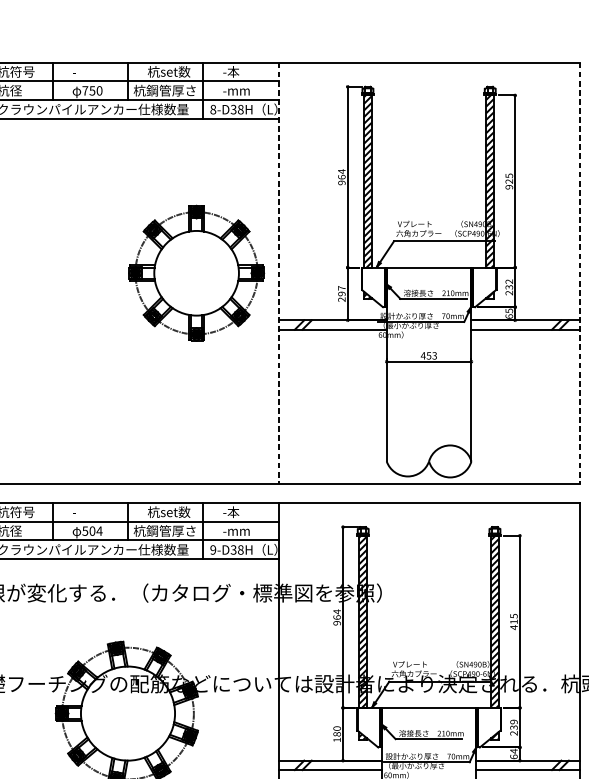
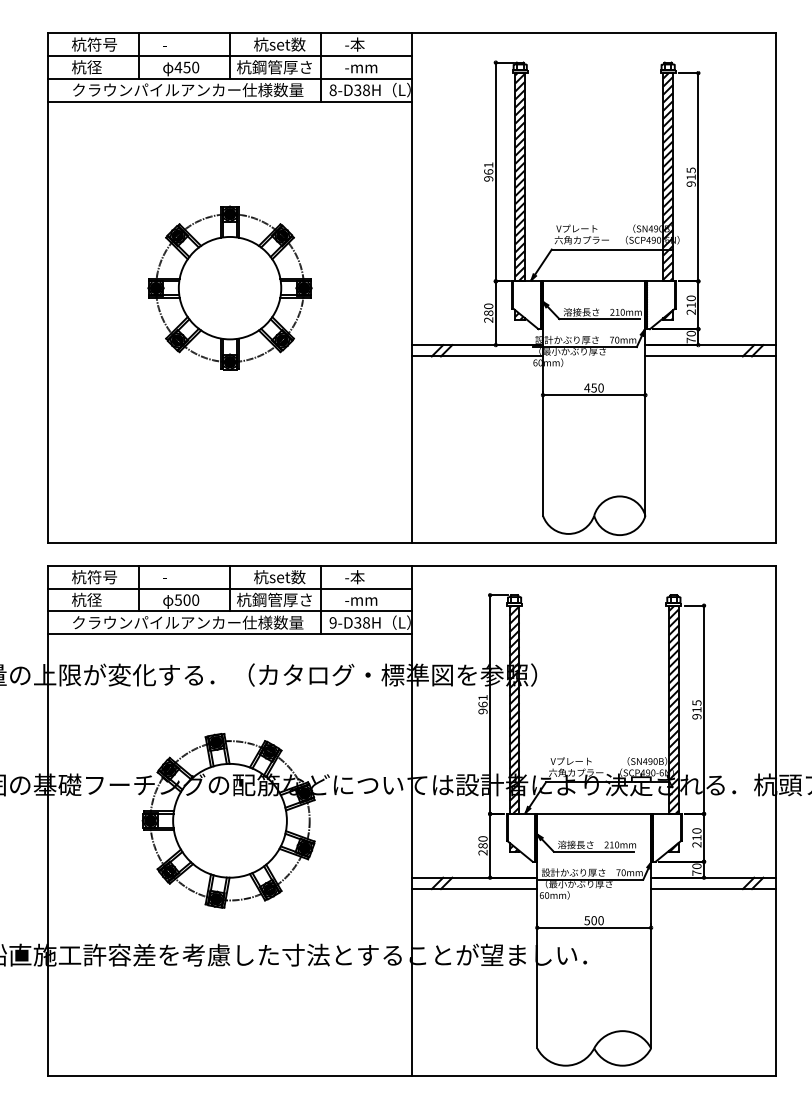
text: (85, 90) -> (178, 67), 750 -> 450
text: (341, 171) -> (488, 165), 964 -> 961
text: (508, 180) -> (690, 176), 925 -> 915
part: (196, 272) -> (229, 287), moved
line: (278, 273) -> (412, 288), dashed -> solid
line: (579, 273) -> (776, 288), dashed -> solid
text: (508, 284) -> (690, 301), 232 -> 210
text: (341, 290) -> (488, 309), 297 -> 280
text: (508, 313) -> (690, 336), 65 -> 70
text: (434, 355) -> (600, 387), 453 -> 450
text: (99, 530) -> (195, 599), 504 -> 500
text: (336, 611) -> (482, 697), 964 -> 961
text: (513, 627) -> (696, 716), 415 -> 915
text: (513, 724) -> (696, 834), 239 -> 210
text: (336, 739) -> (482, 852), 180 -> 280
text: (513, 753) -> (696, 869), 64 -> 70

